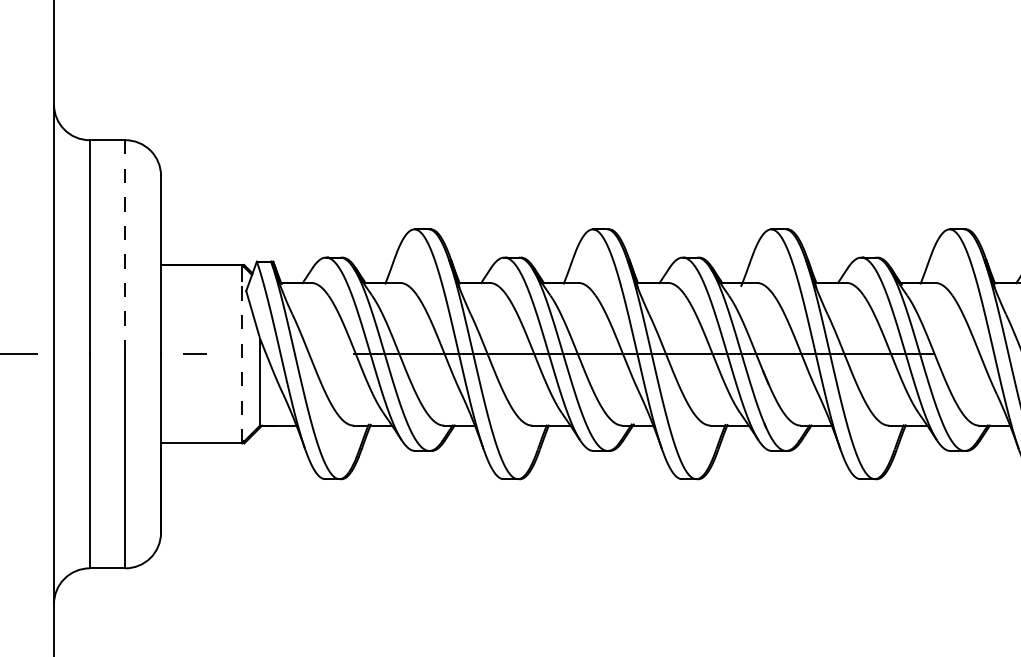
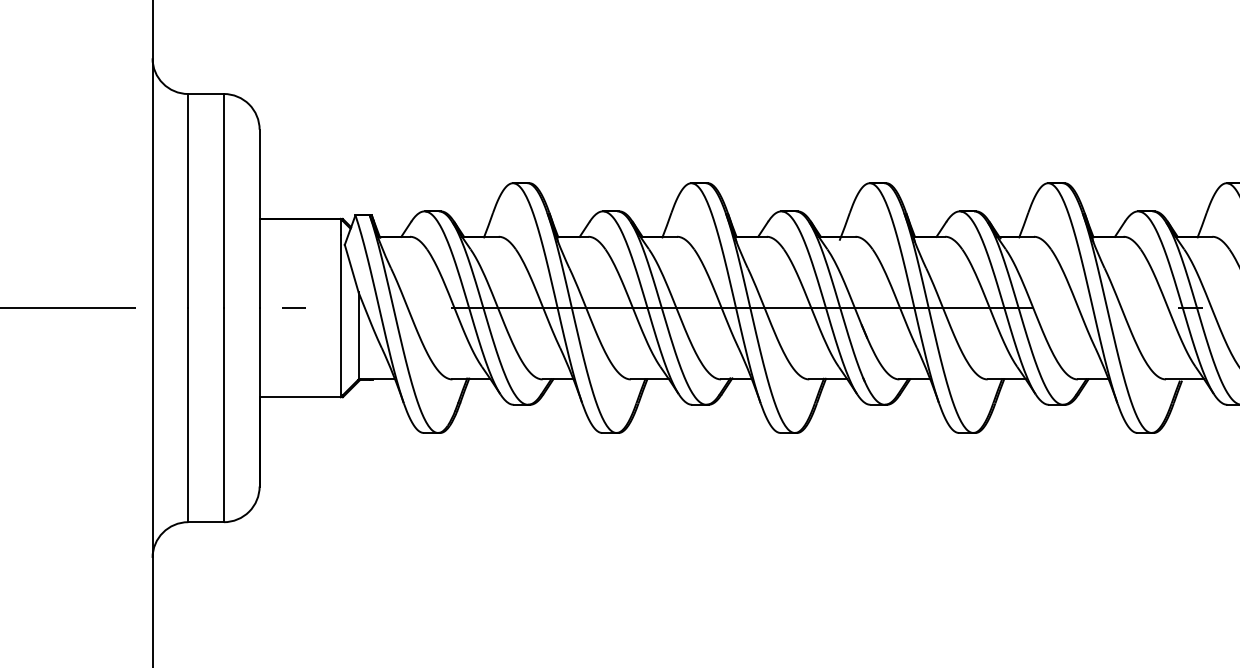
line: (124, 246) -> (223, 200), dashed -> solid
line: (241, 361) -> (340, 315), dashed -> solid

